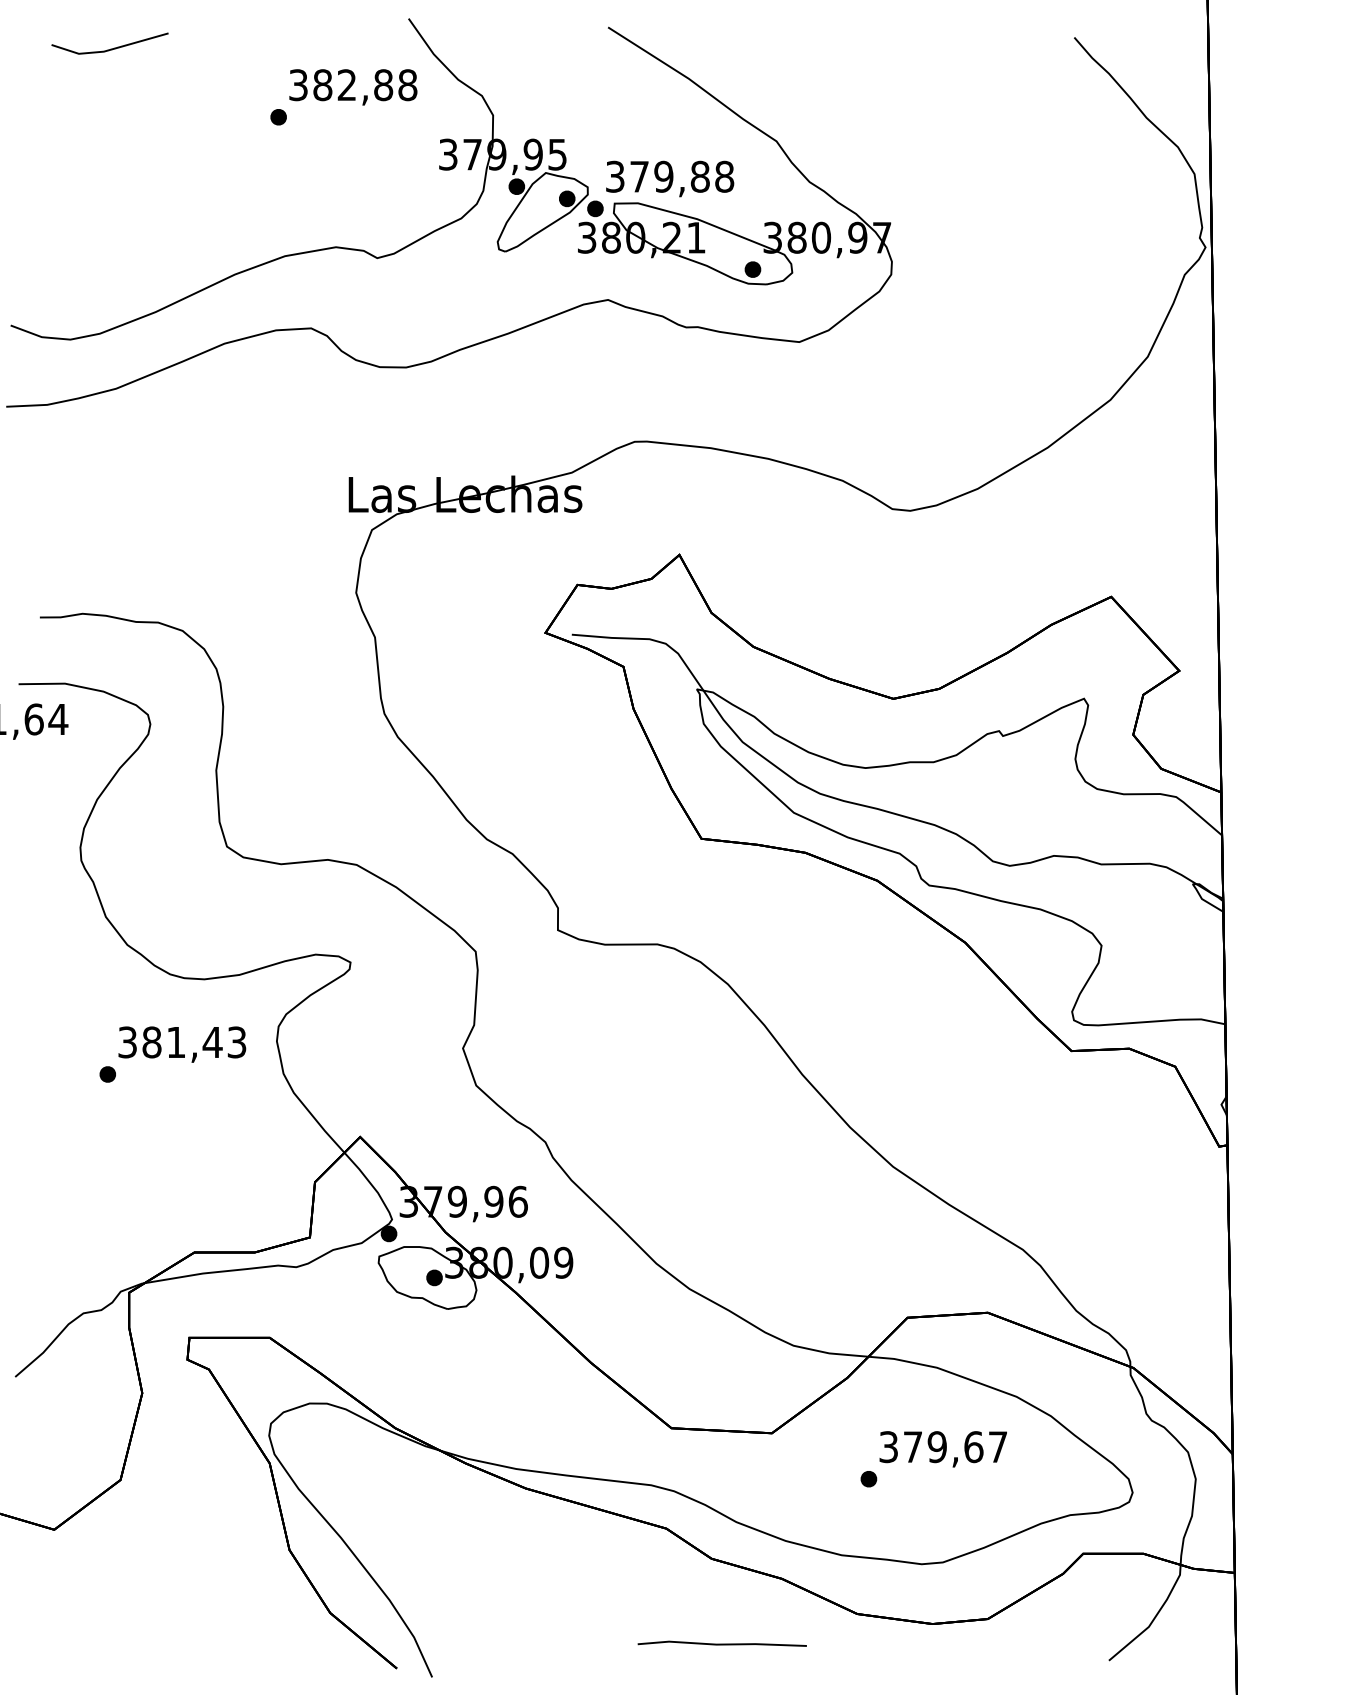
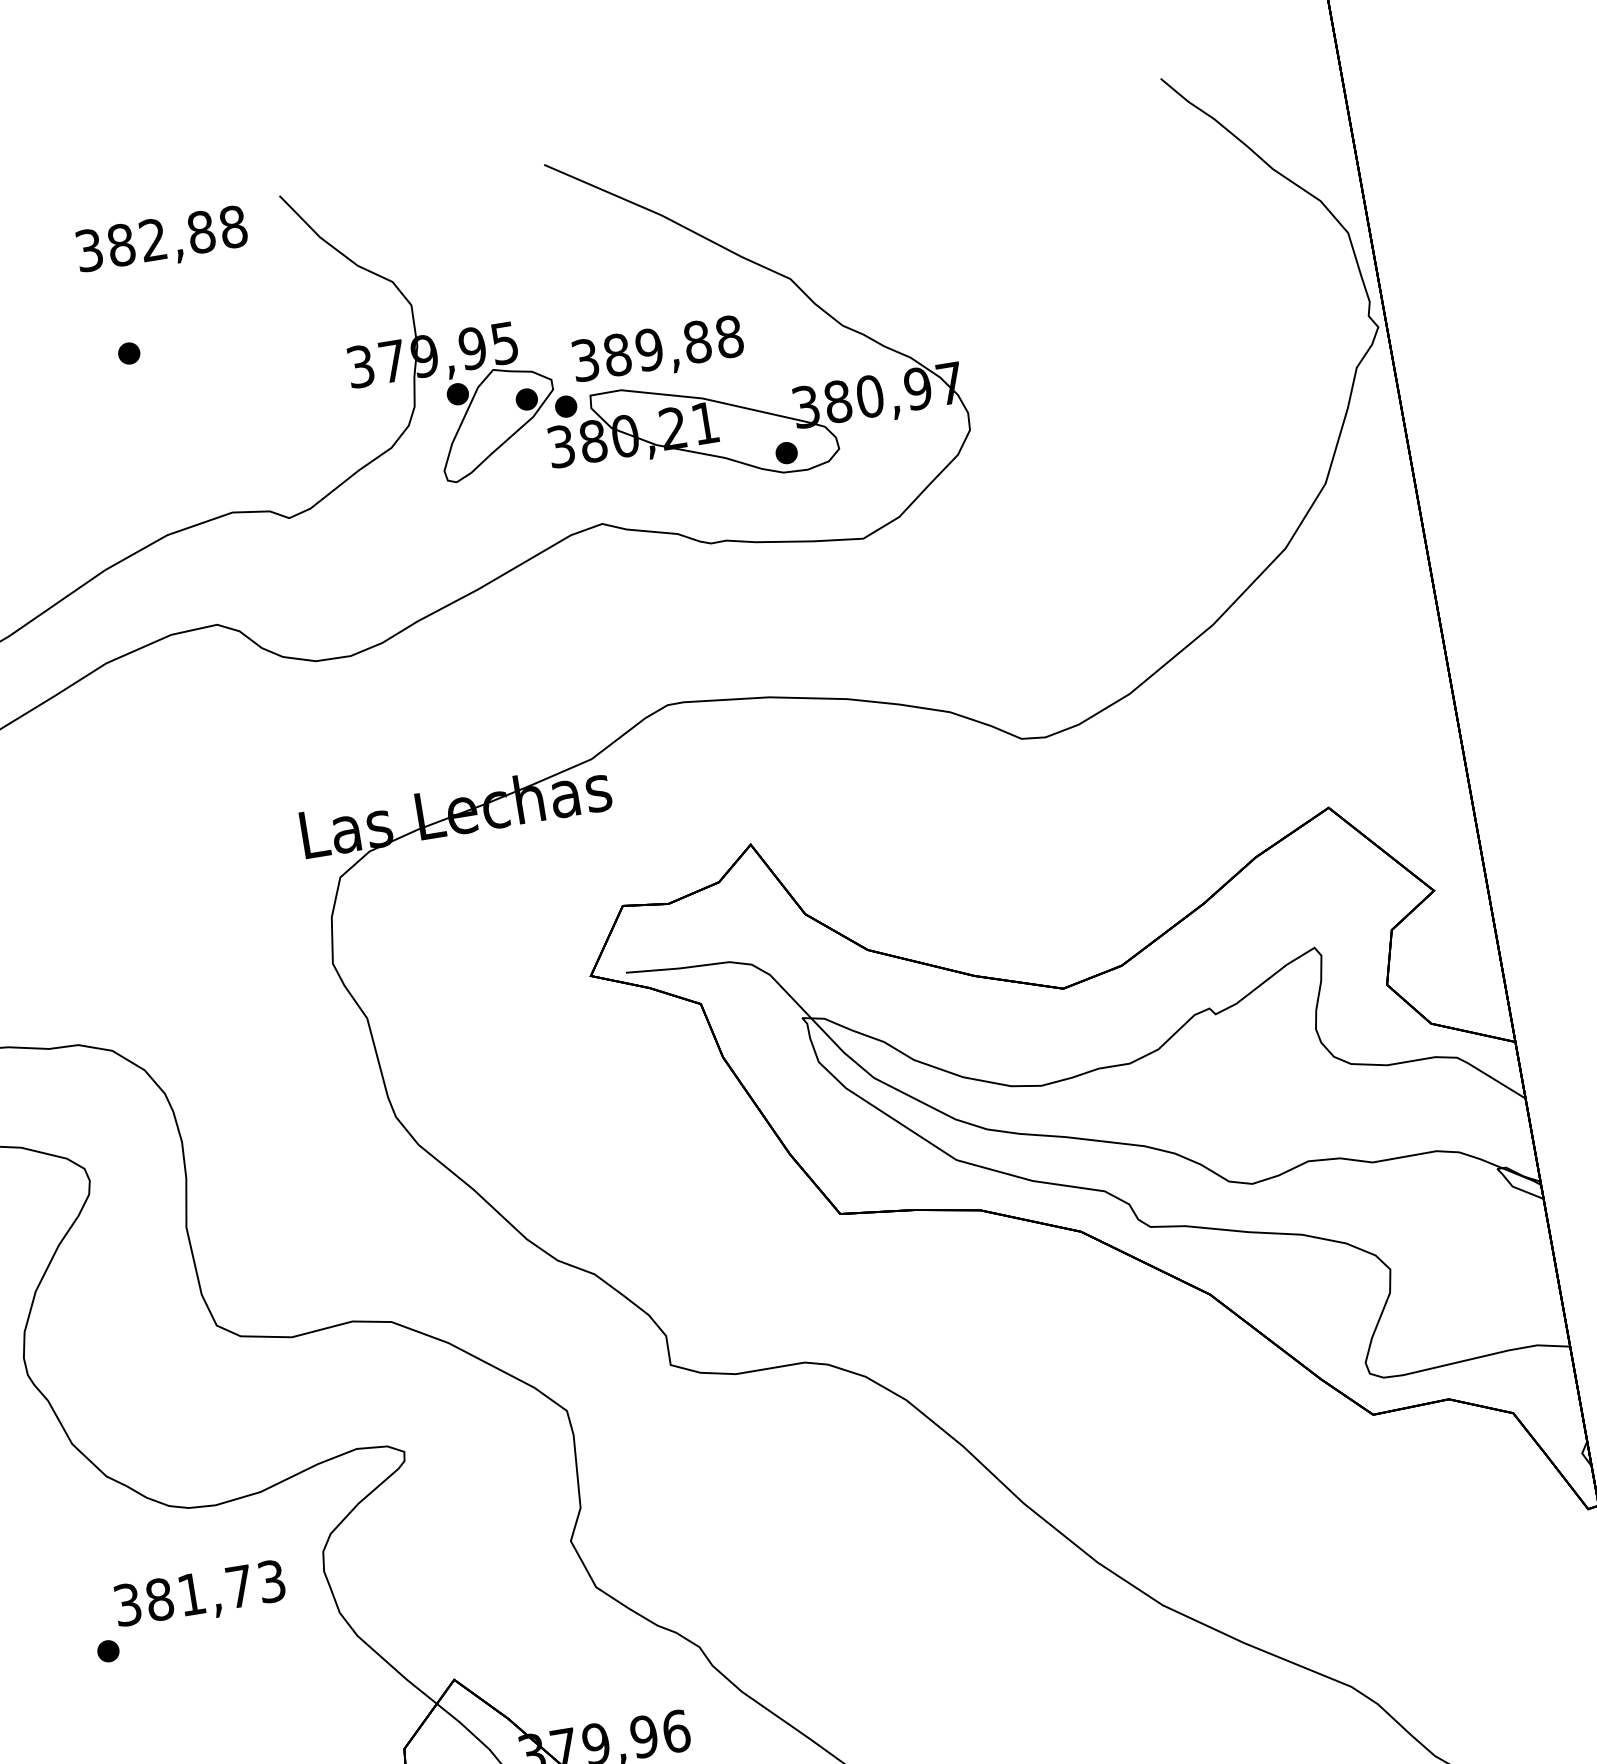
text: (353, 87) -> (162, 241), moved
text: (639, 176) -> (617, 354), 379,88 -> 389,88
text: (212, 1042) -> (239, 1586), 381,43 -> 381,73

